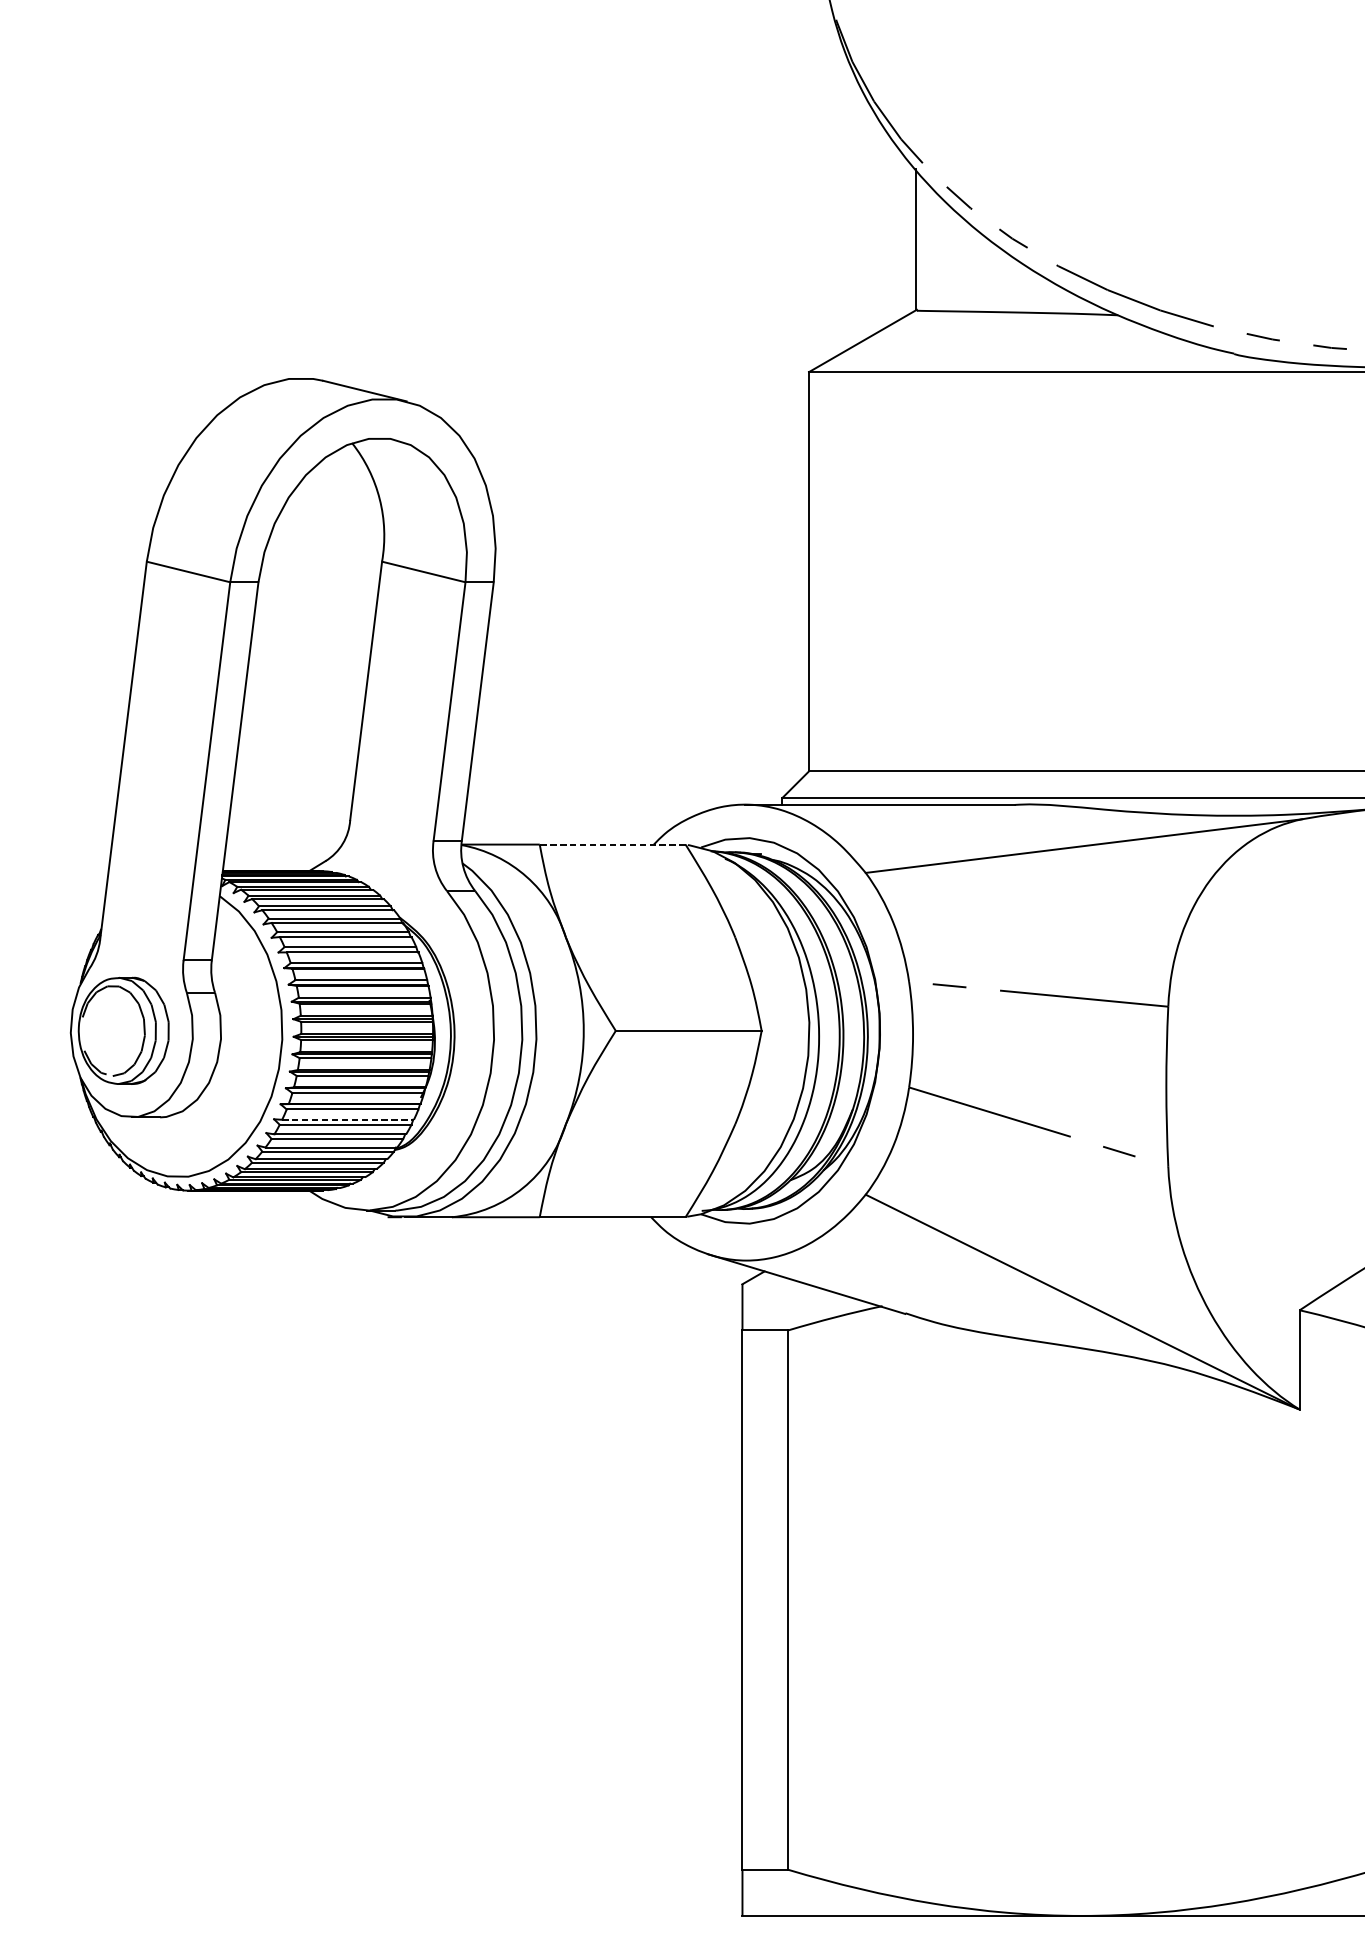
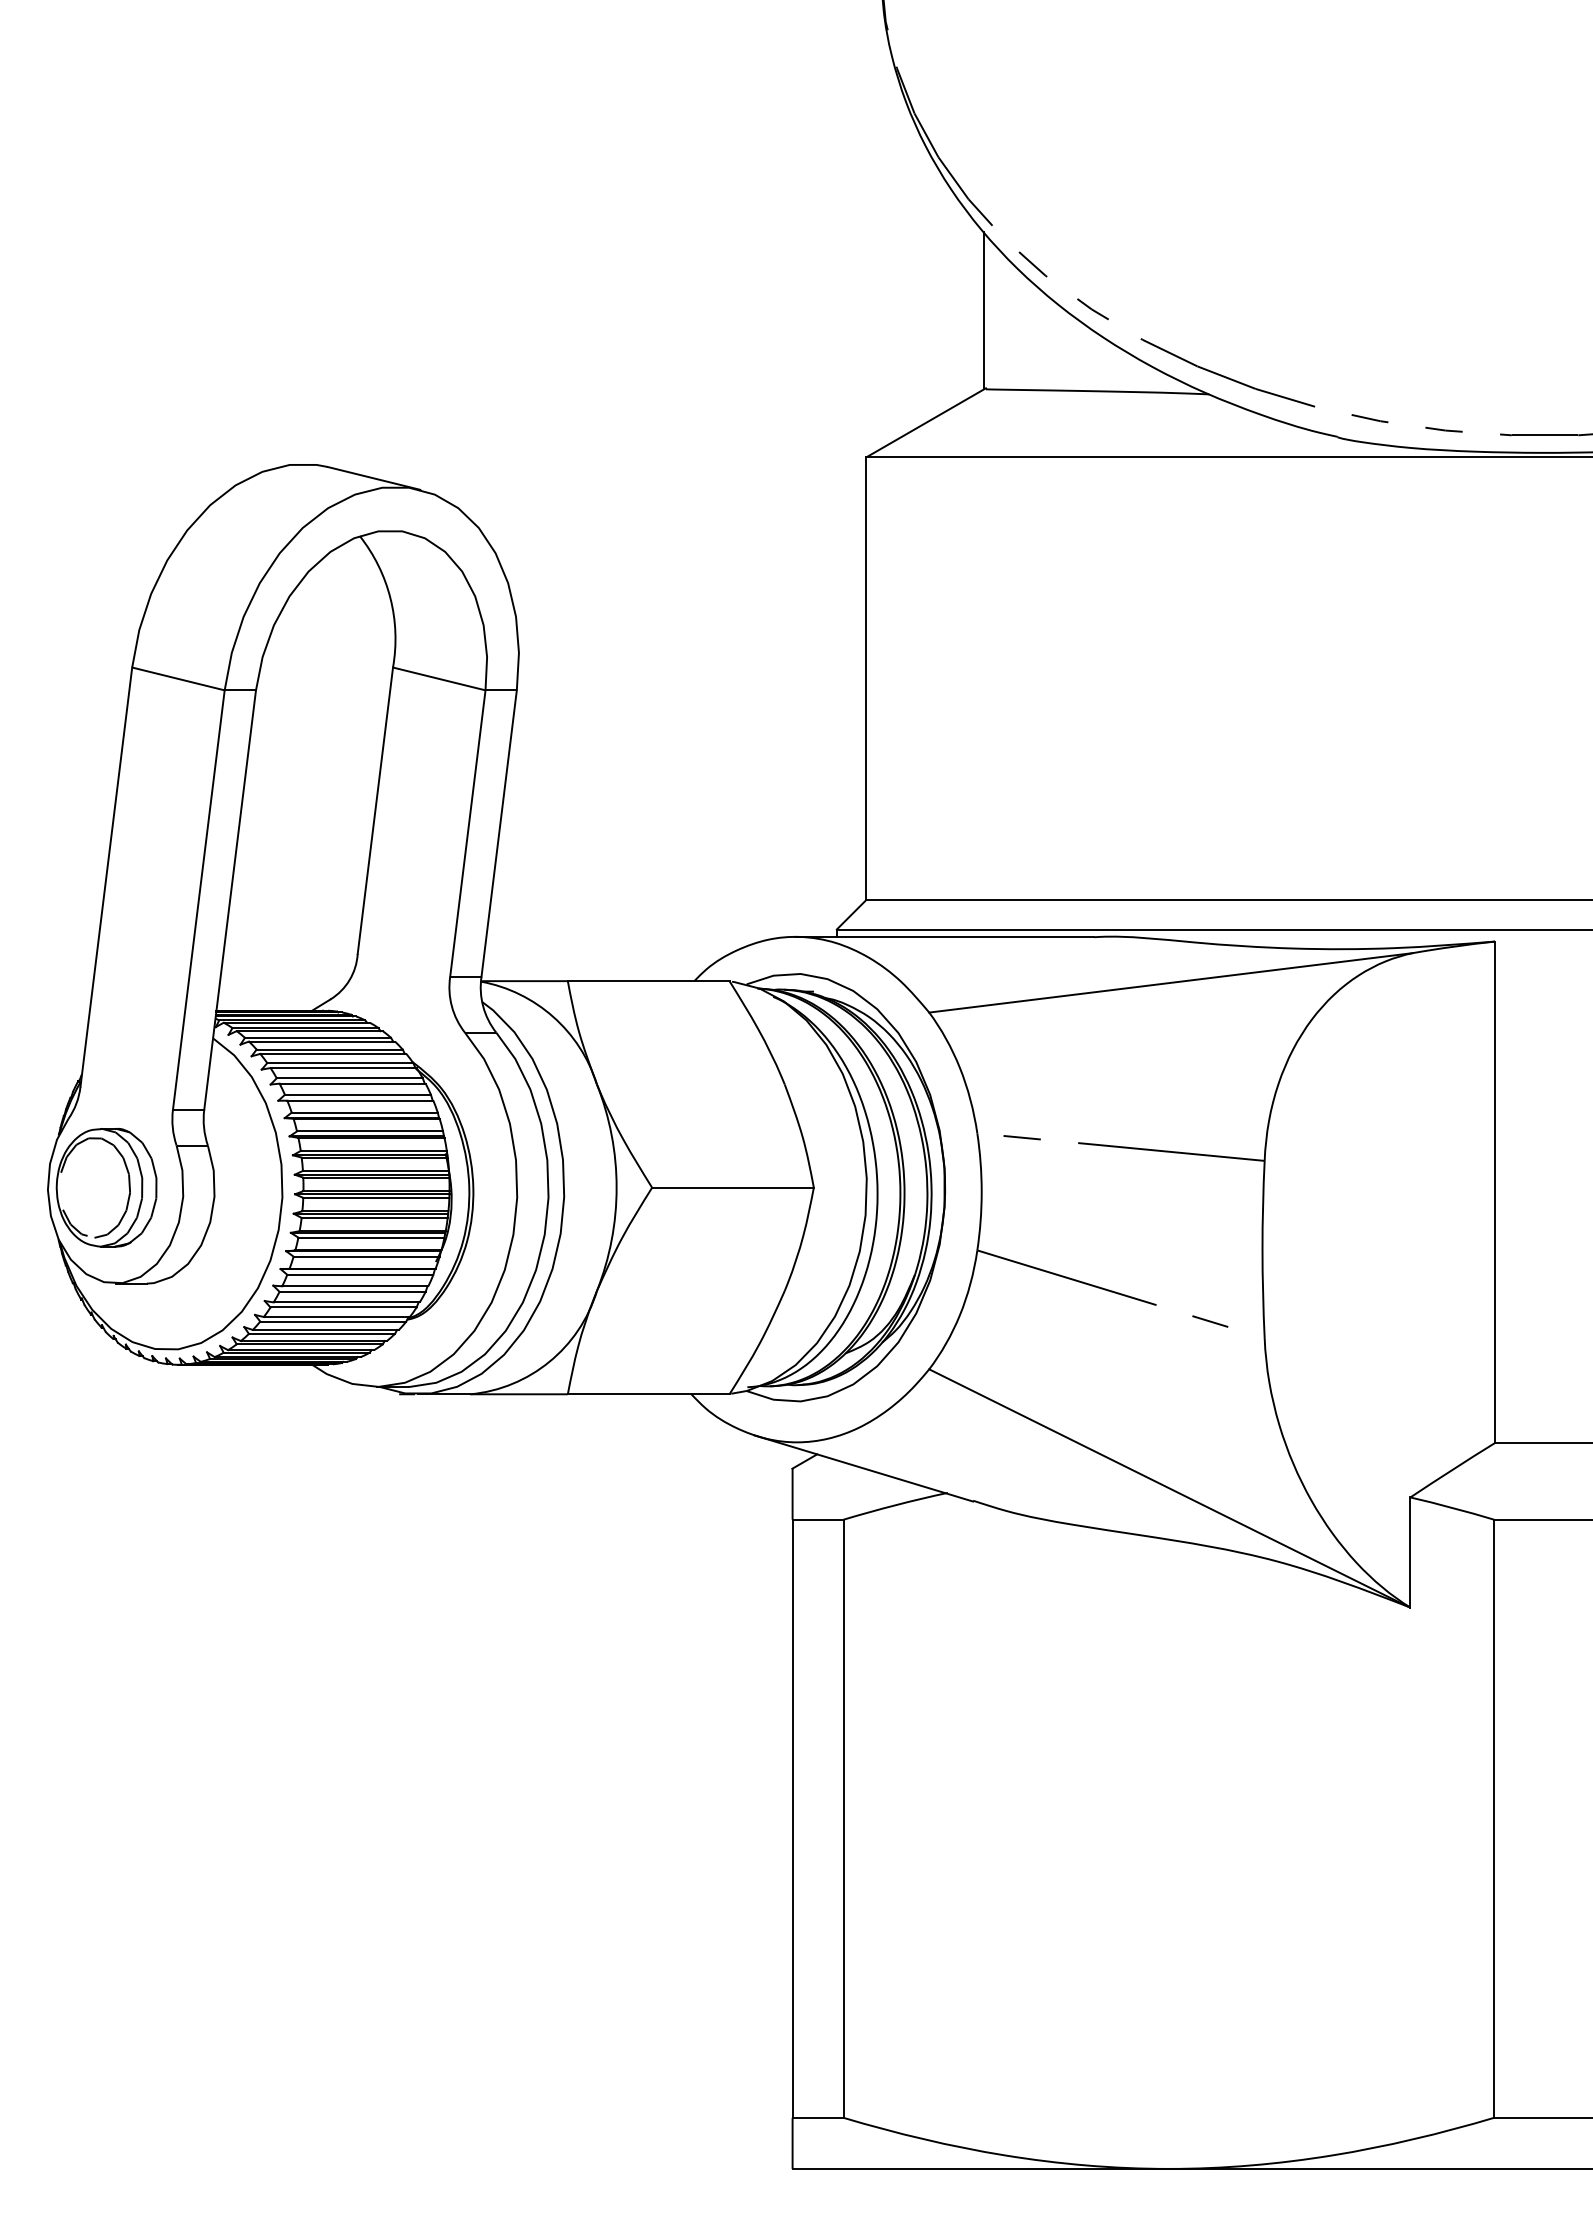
line: (612, 844) -> (648, 981), dashed -> solid
line: (348, 1120) -> (355, 1286), dashed -> solid

